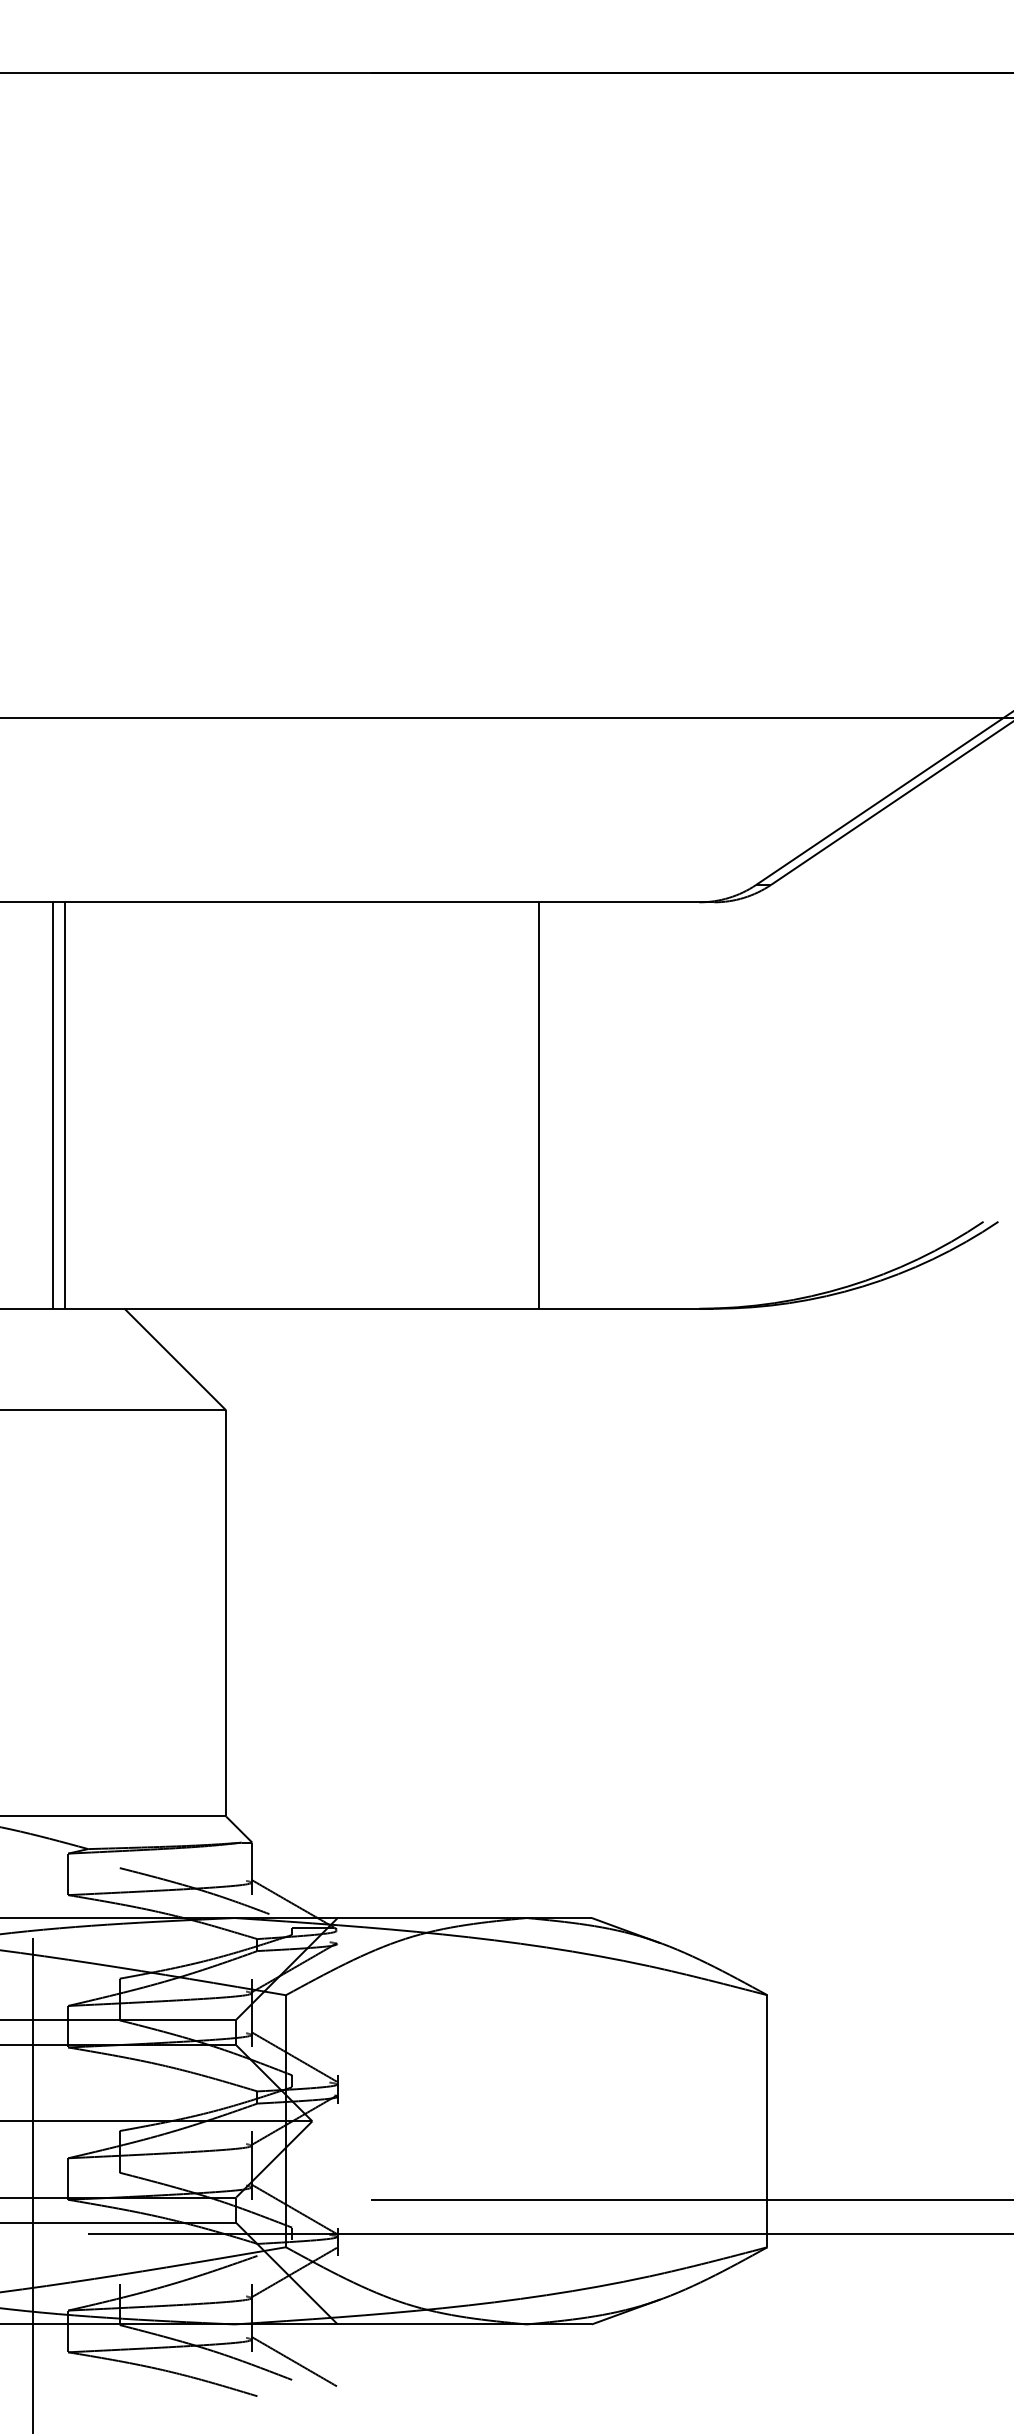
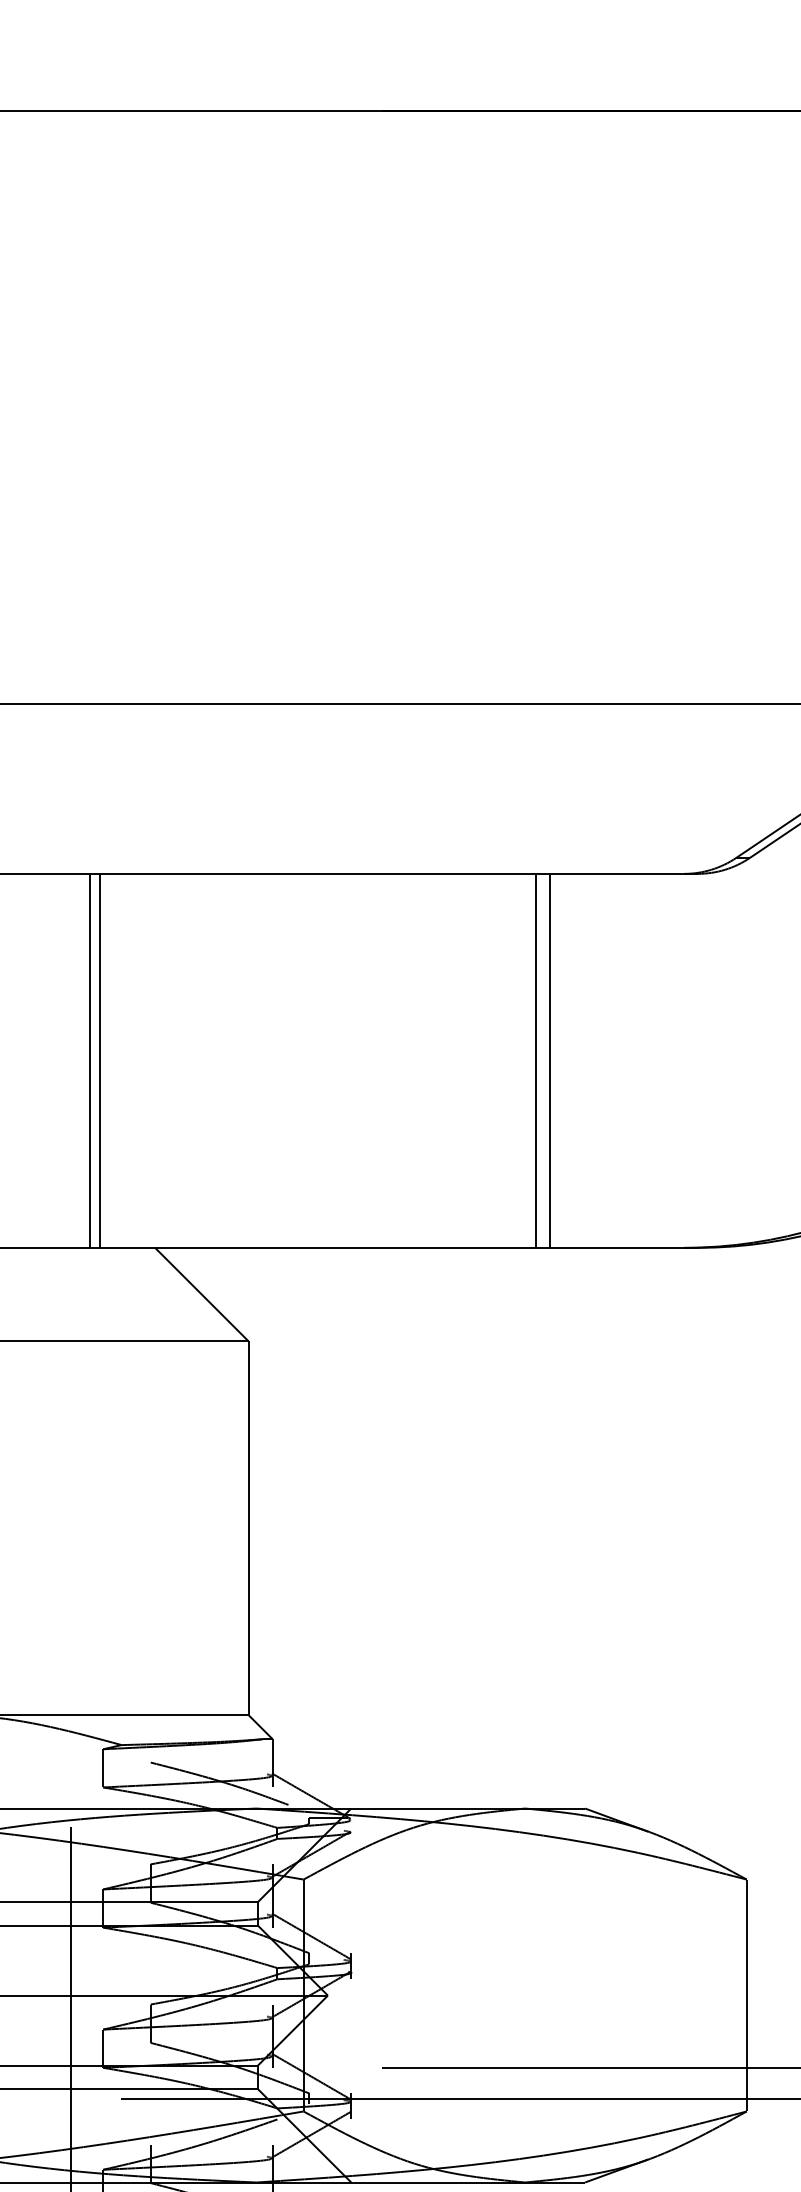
line: (553, 1105) -> (549, 1060), added

